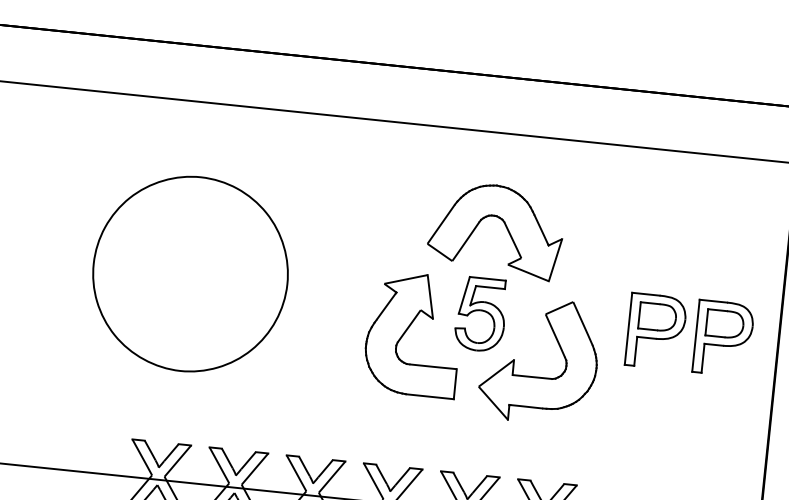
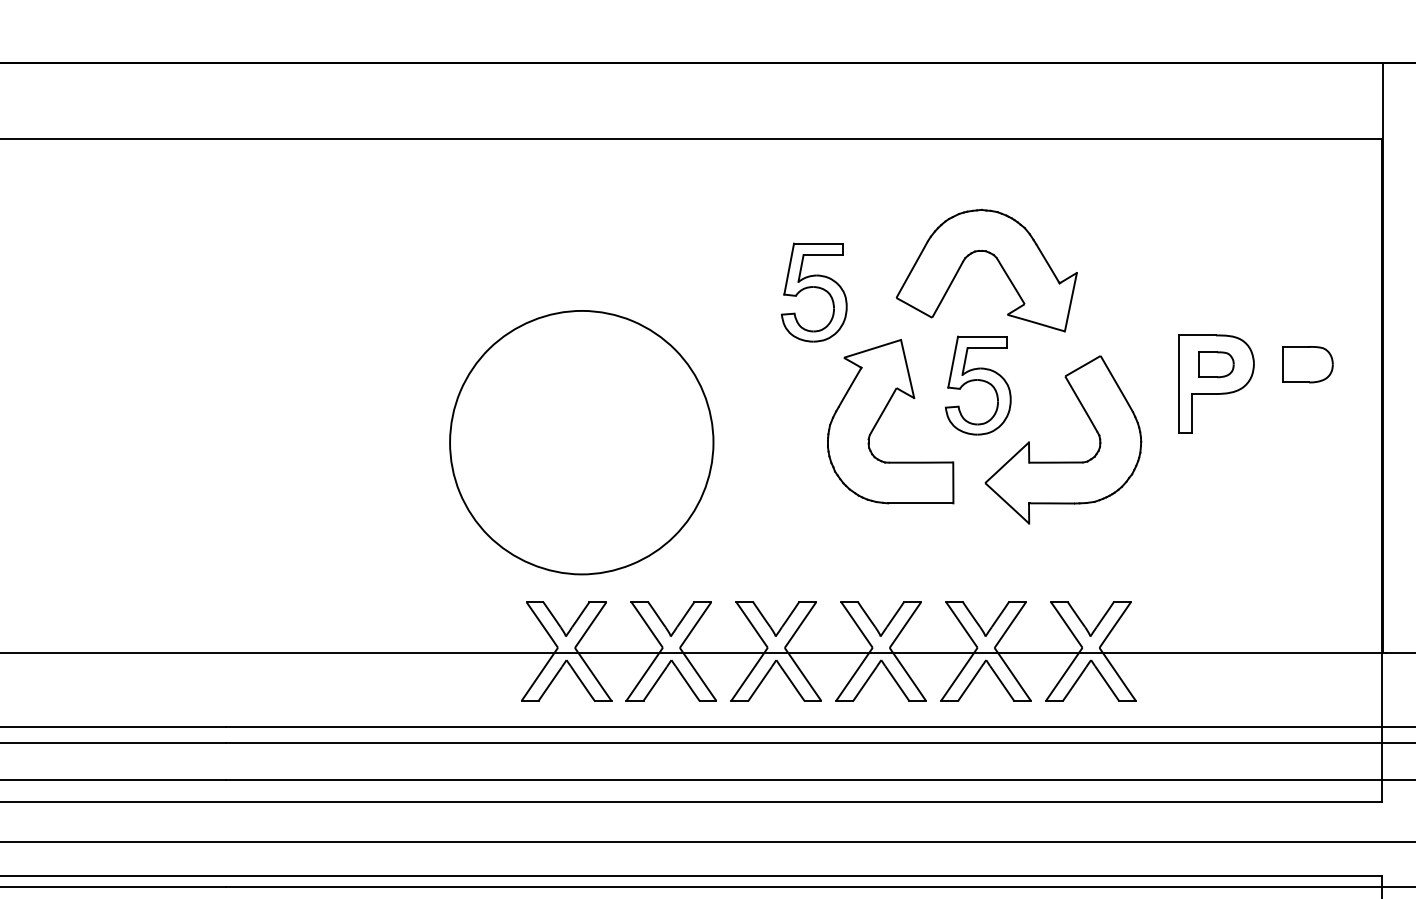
part: (366, 233) -> (813, 292), added
part: (190, 273) -> (581, 442), moved
part: (657, 317) -> (1216, 364), size x0.7
part: (723, 337) -> (1307, 383), removed

